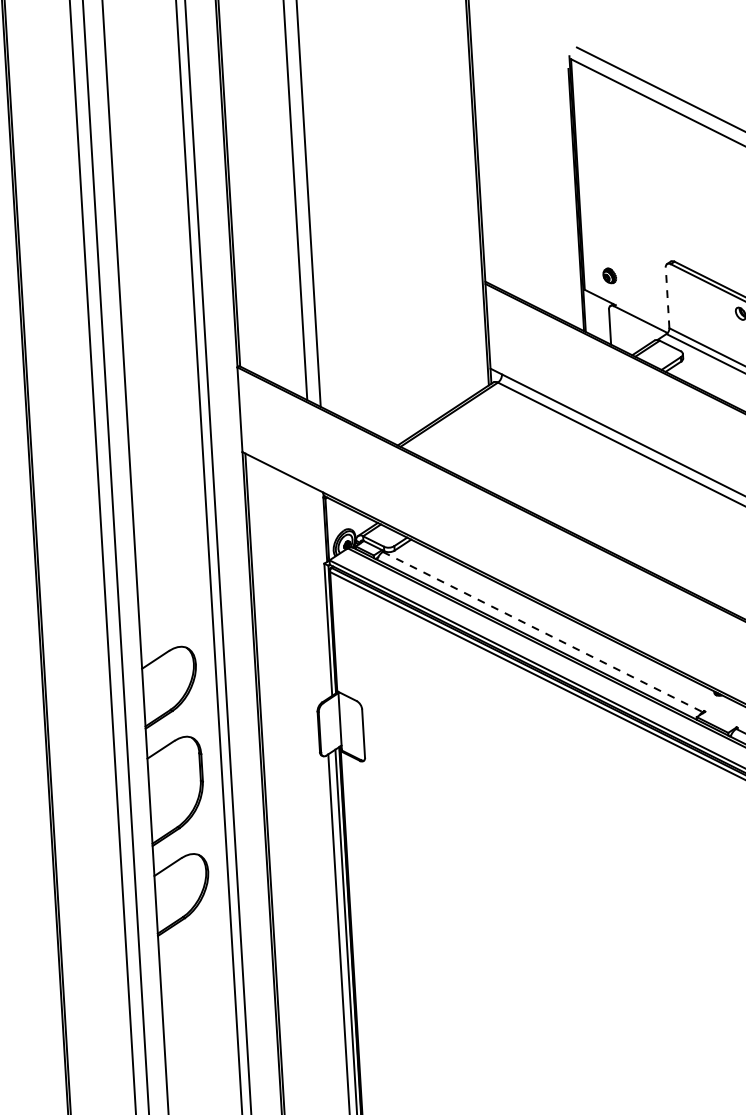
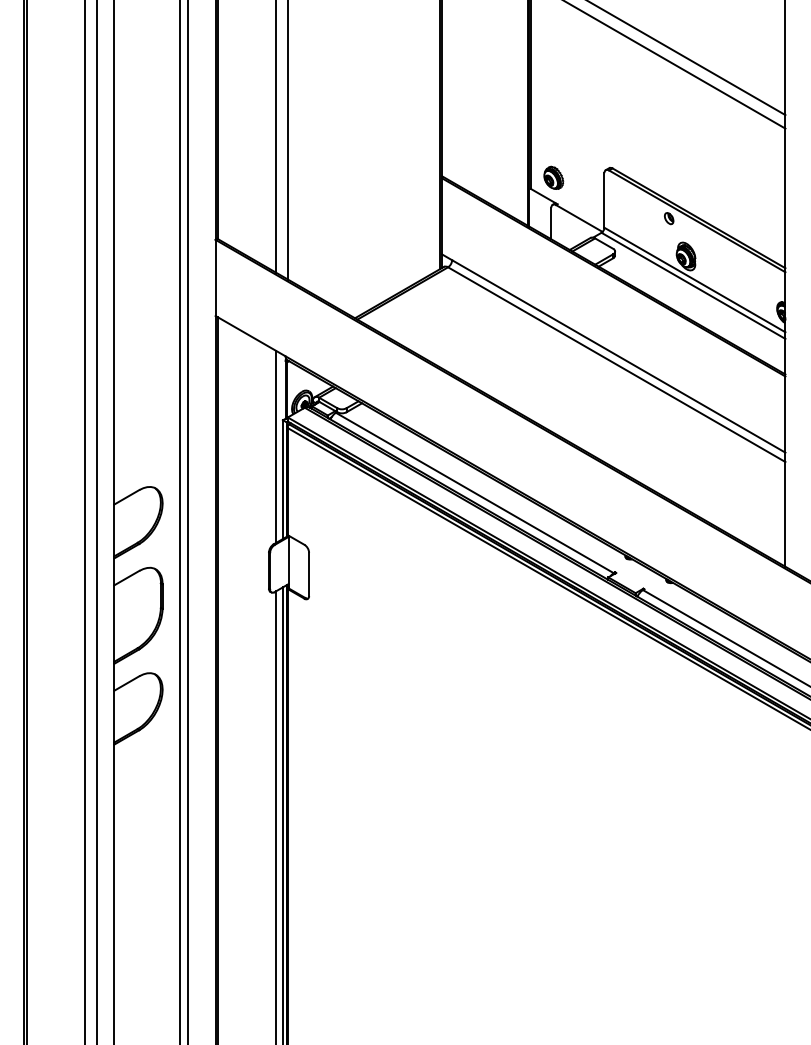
part: (609, 275) -> (553, 177), size x1.67
line: (667, 297) -> (604, 200), dashed -> solid
line: (318, 593) -> (276, 446), added
line: (543, 632) -> (475, 493), dashed -> solid

